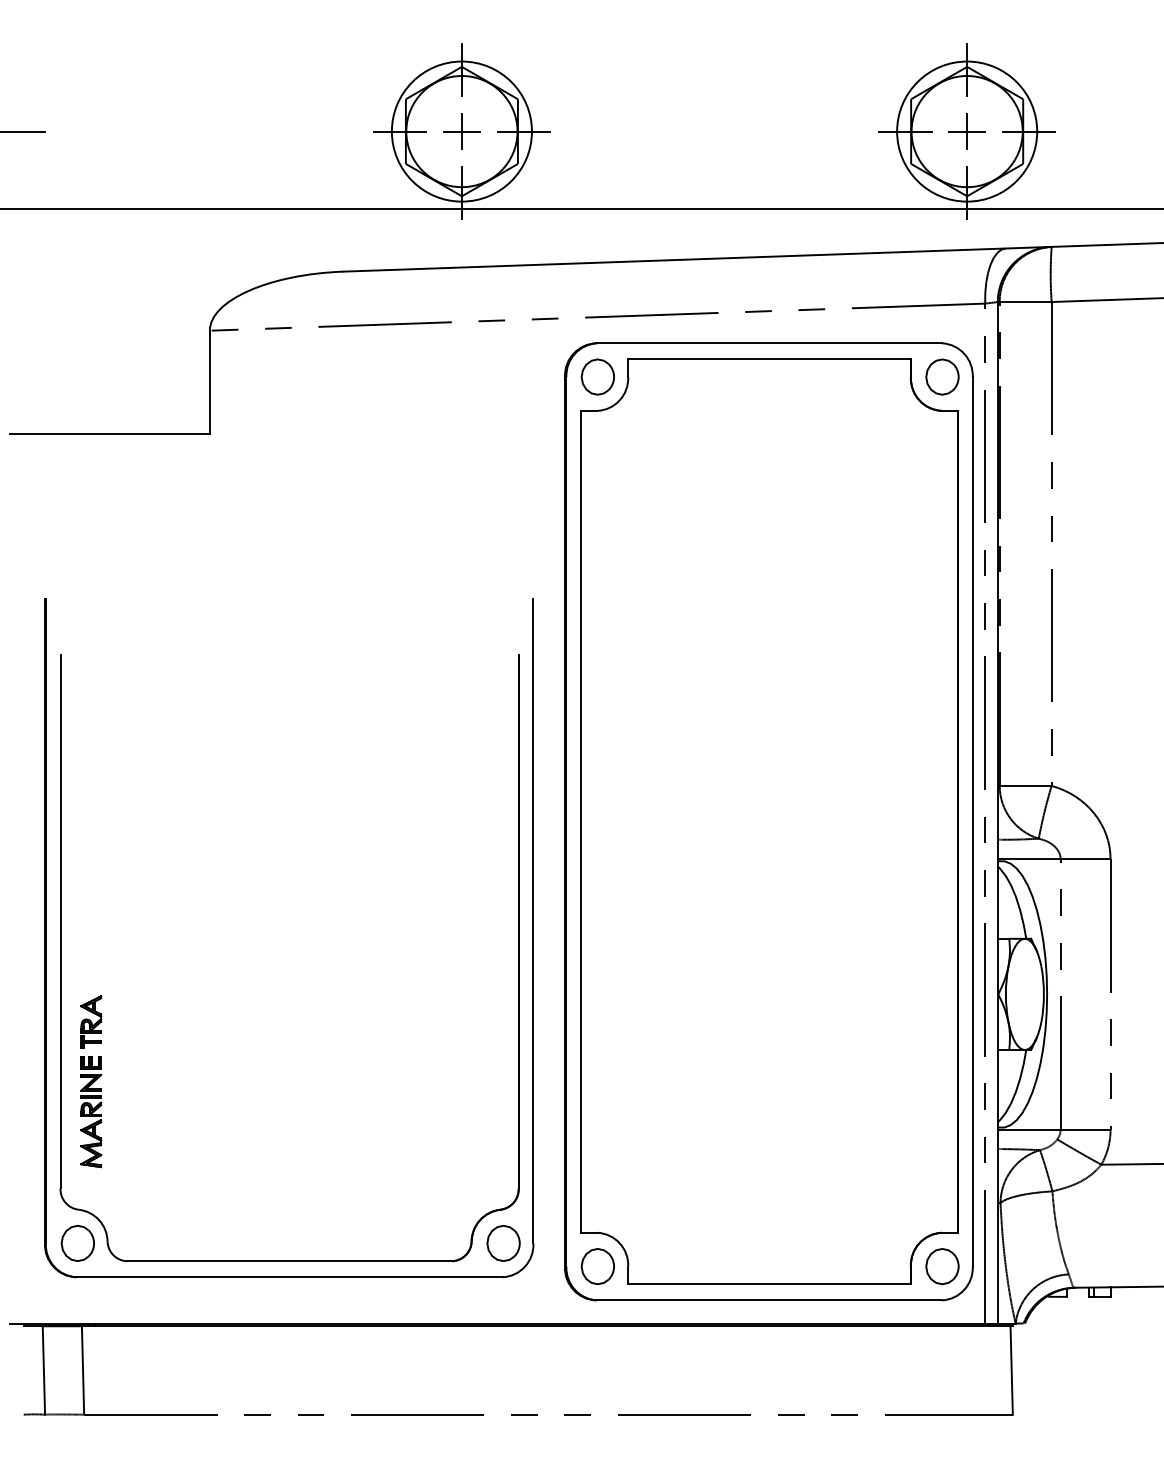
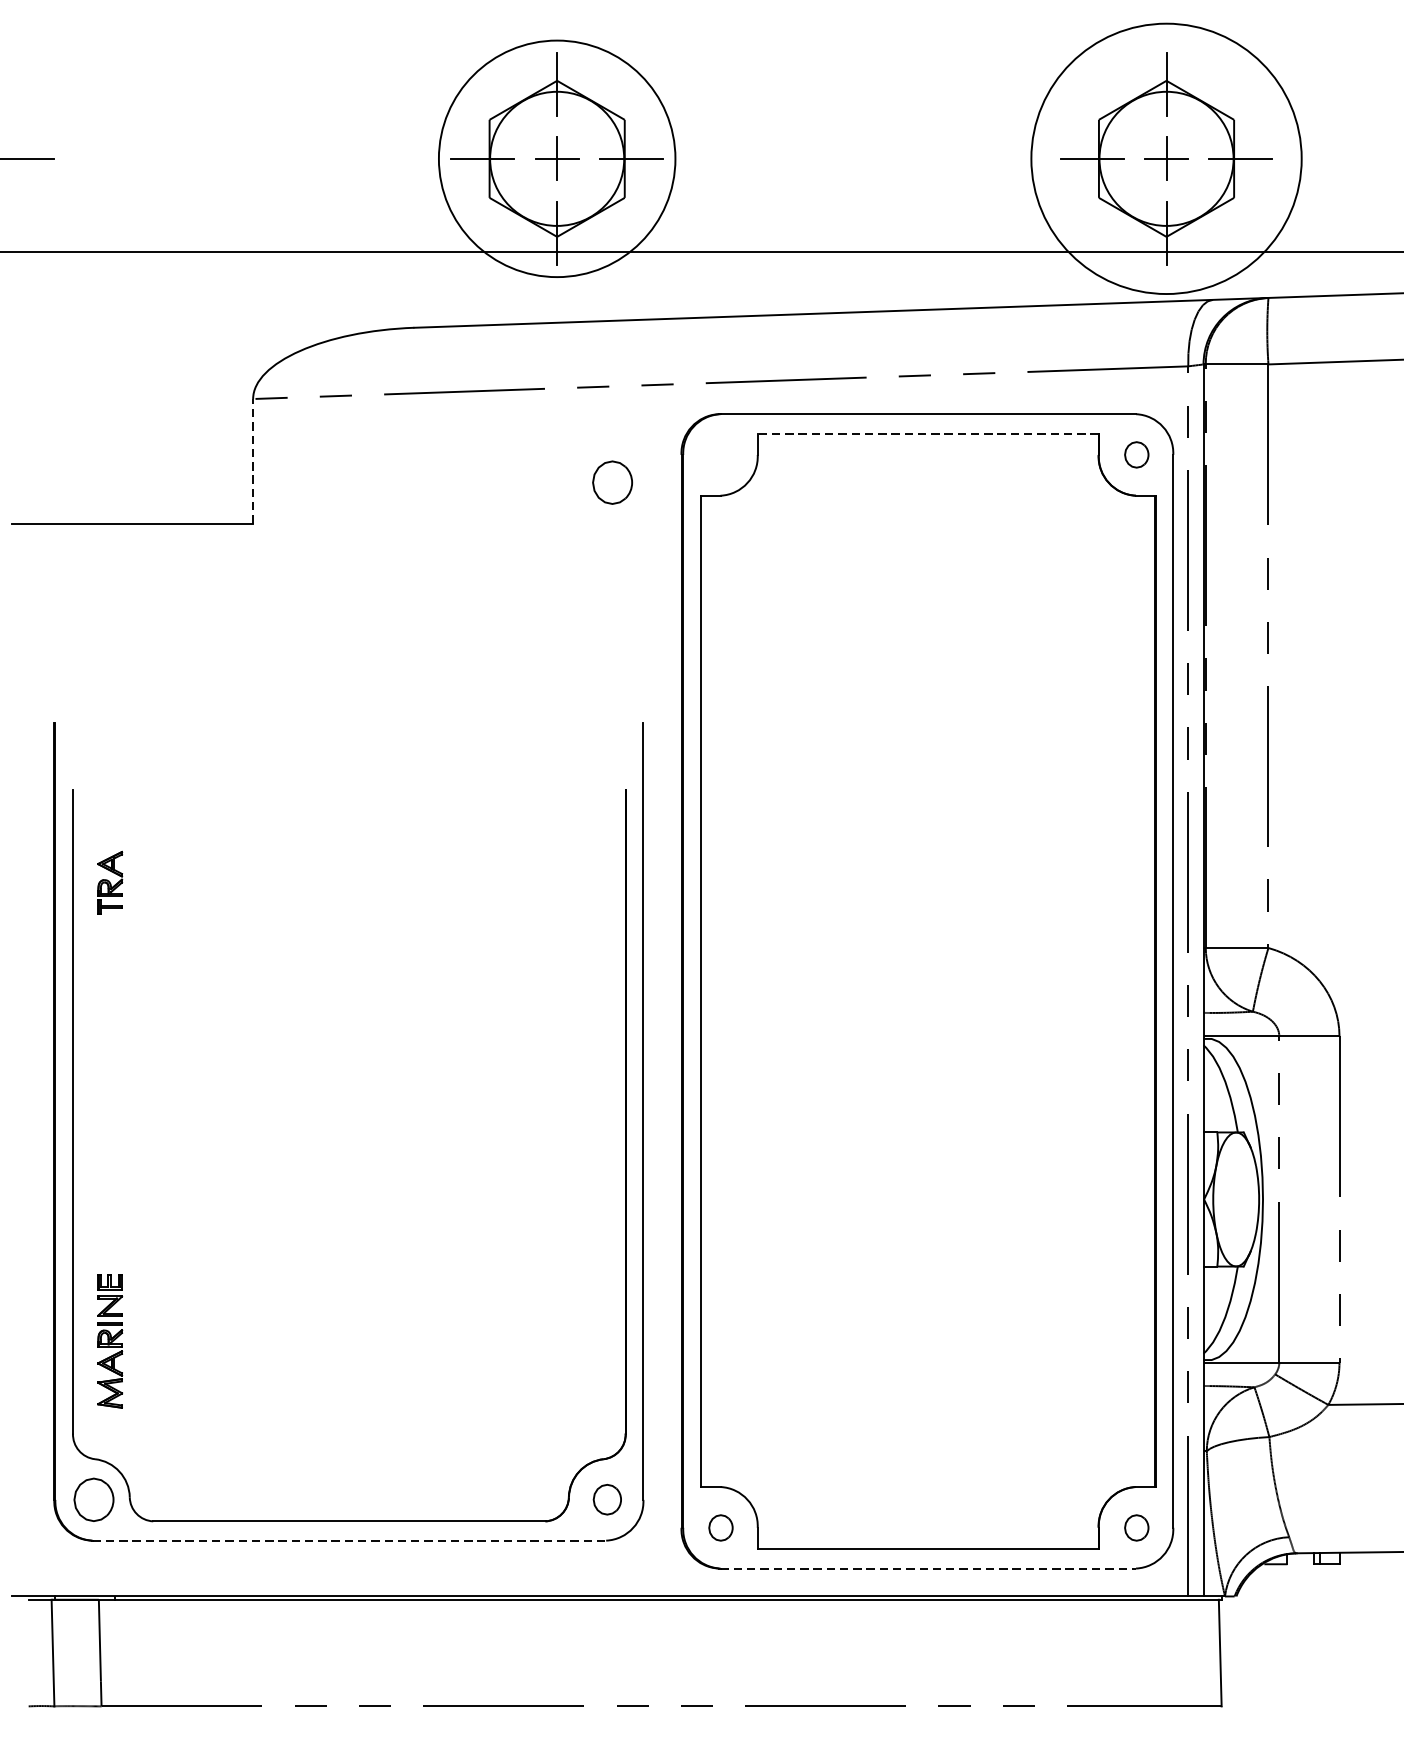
circle: (461, 131) -> (556, 158), size x1.4
circle: (967, 131) -> (1166, 158), size x1.6
line: (769, 359) -> (928, 433), solid -> dashed
part: (597, 376) -> (612, 481), moved
part: (942, 376) -> (1136, 454), size x0.6
line: (209, 382) -> (252, 461), solid -> dashed
part: (91, 1021) -> (110, 882), moved
part: (503, 1242) -> (607, 1498), size x0.7
part: (597, 1266) -> (720, 1527), size x0.6
part: (942, 1266) -> (1136, 1527), size x0.6
line: (289, 1277) -> (349, 1540), solid -> dashed
line: (770, 1300) -> (929, 1568), solid -> dashed

